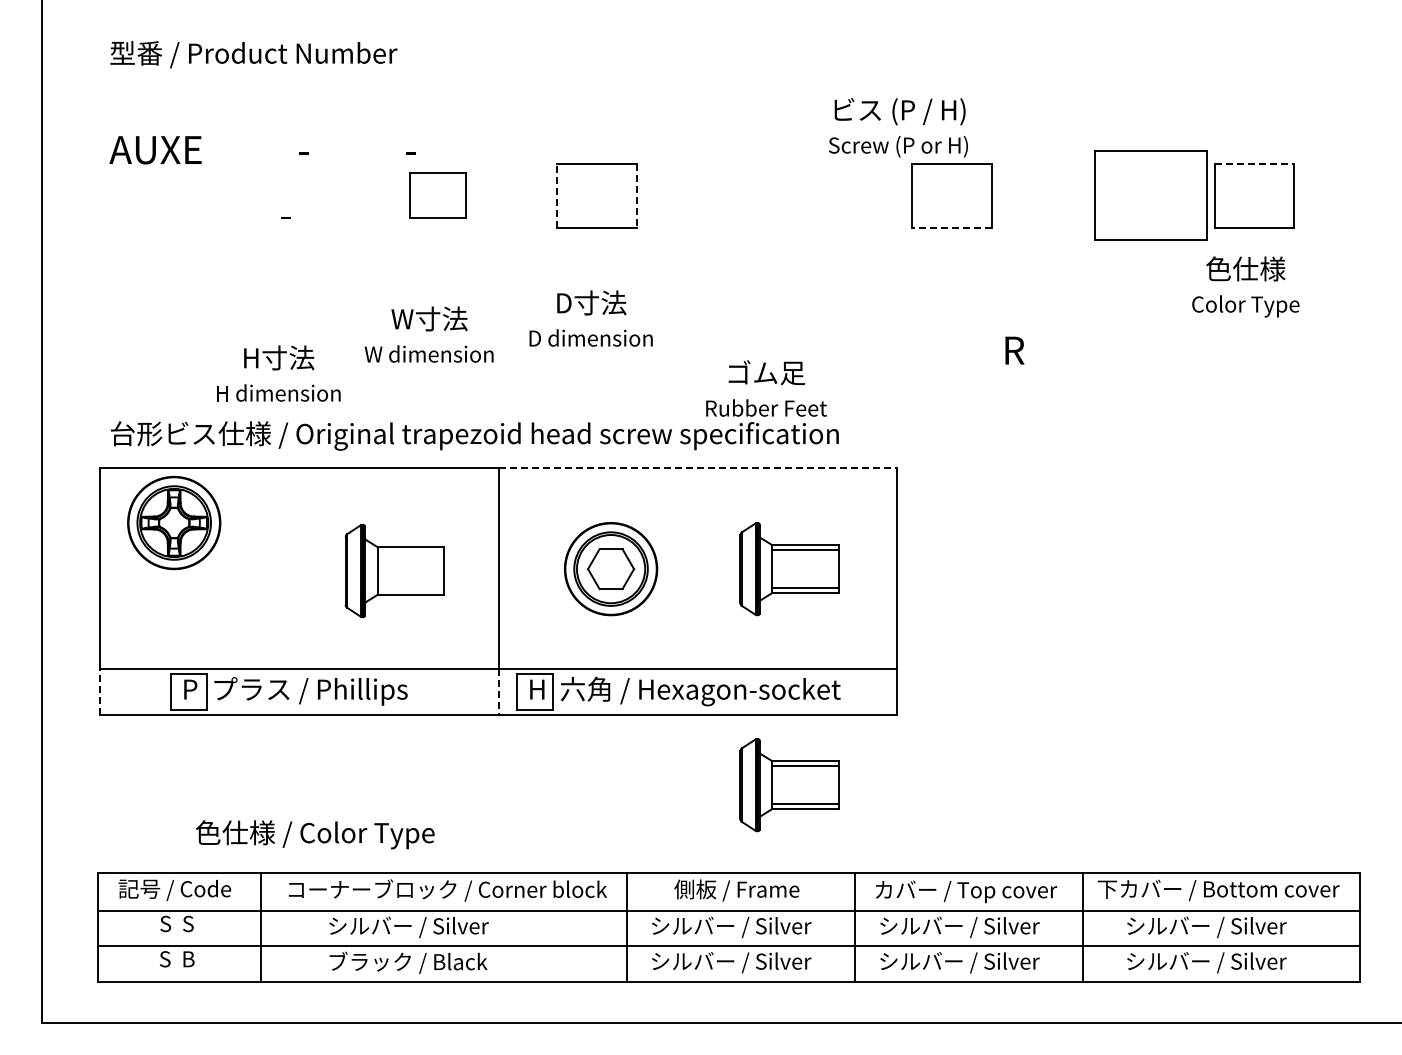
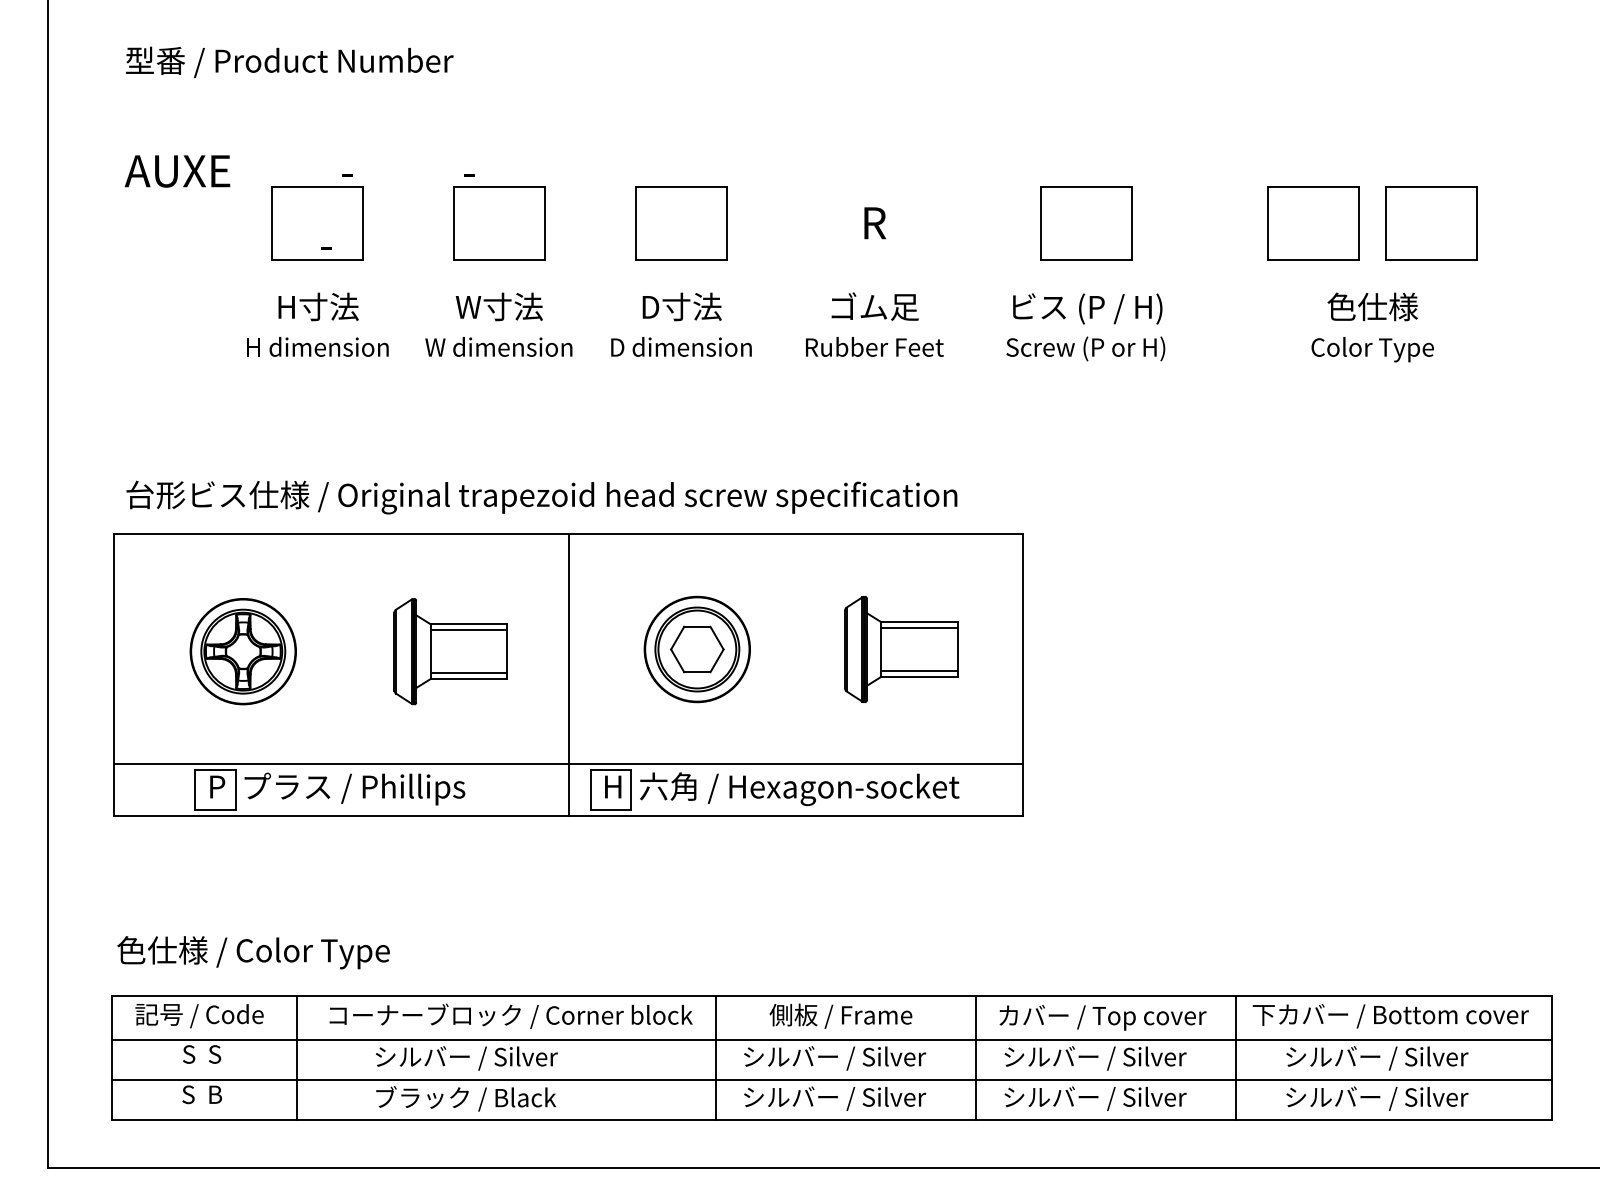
text: (898, 127) -> (1085, 326), moved
line: (1254, 163) -> (1431, 186), dashed -> solid
part: (278, 195) -> (317, 223), added
part: (437, 195) -> (499, 223), size x1.43
line: (557, 195) -> (636, 223), dashed -> solid
line: (636, 195) -> (726, 223), dashed -> solid
part: (1150, 195) -> (1313, 223), size x0.71
line: (951, 227) -> (1085, 259), dashed -> solid
text: (1245, 286) -> (1372, 326), moved
text: (590, 318) -> (680, 324), moved
text: (428, 334) -> (498, 324), moved
text: (1014, 350) -> (874, 223), moved
text: (278, 373) -> (317, 324), moved
text: (766, 388) -> (874, 324), moved
line: (698, 468) -> (797, 534), dashed -> solid
part: (174, 522) -> (243, 651), moved
line: (410, 551) -> (468, 629), added
line: (410, 590) -> (468, 673), added
line: (100, 692) -> (114, 790), dashed -> solid
line: (498, 692) -> (568, 790), dashed -> solid
part: (789, 785) -> (901, 896), removed
text: (314, 834) -> (252, 952), moved

